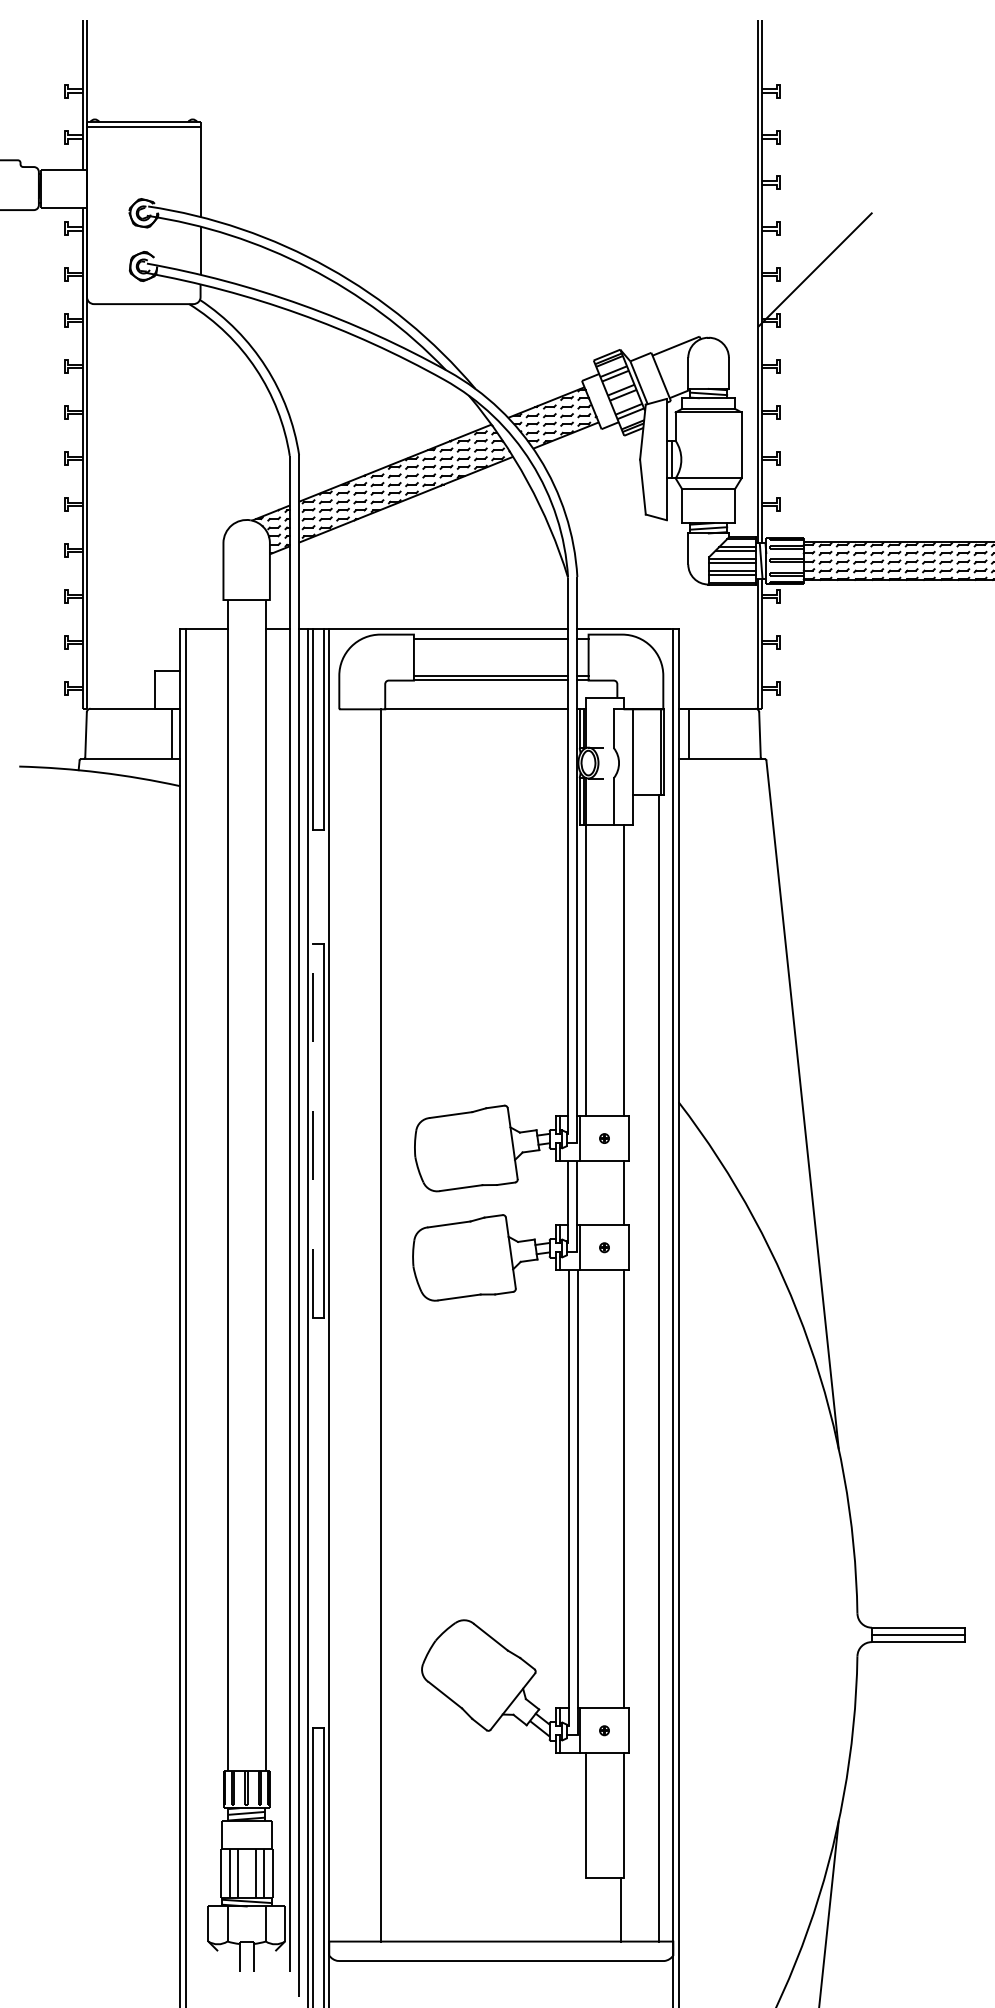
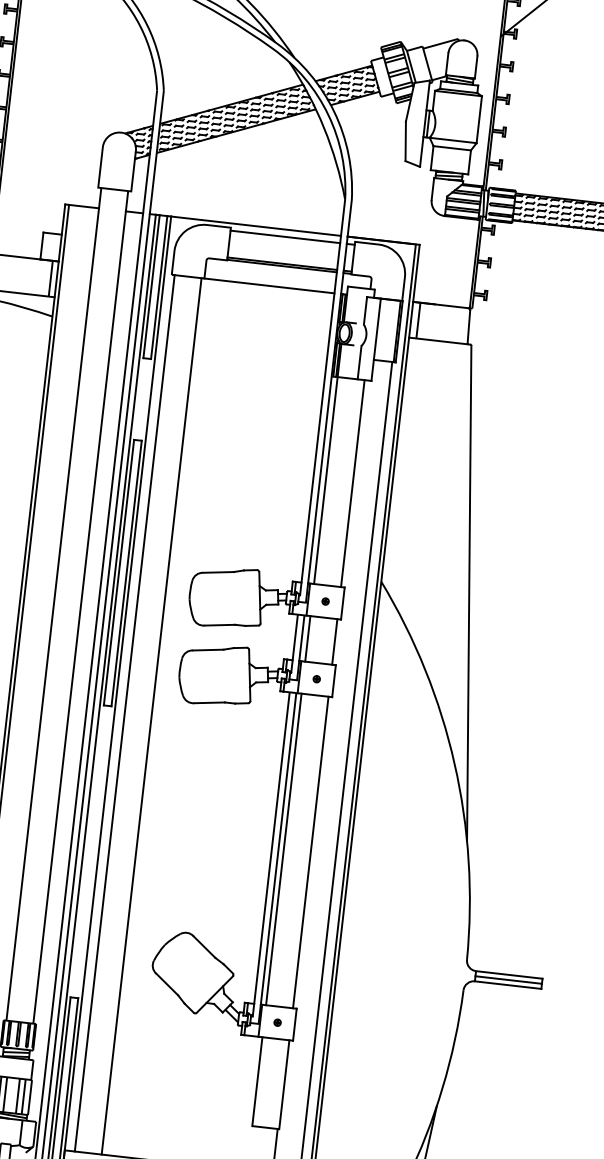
line: (313, 1131) -> (119, 572), dashed -> solid
line: (585, 1193) -> (307, 639), added
line: (343, 1325) -> (124, 713), added
line: (585, 1489) -> (283, 849), added

